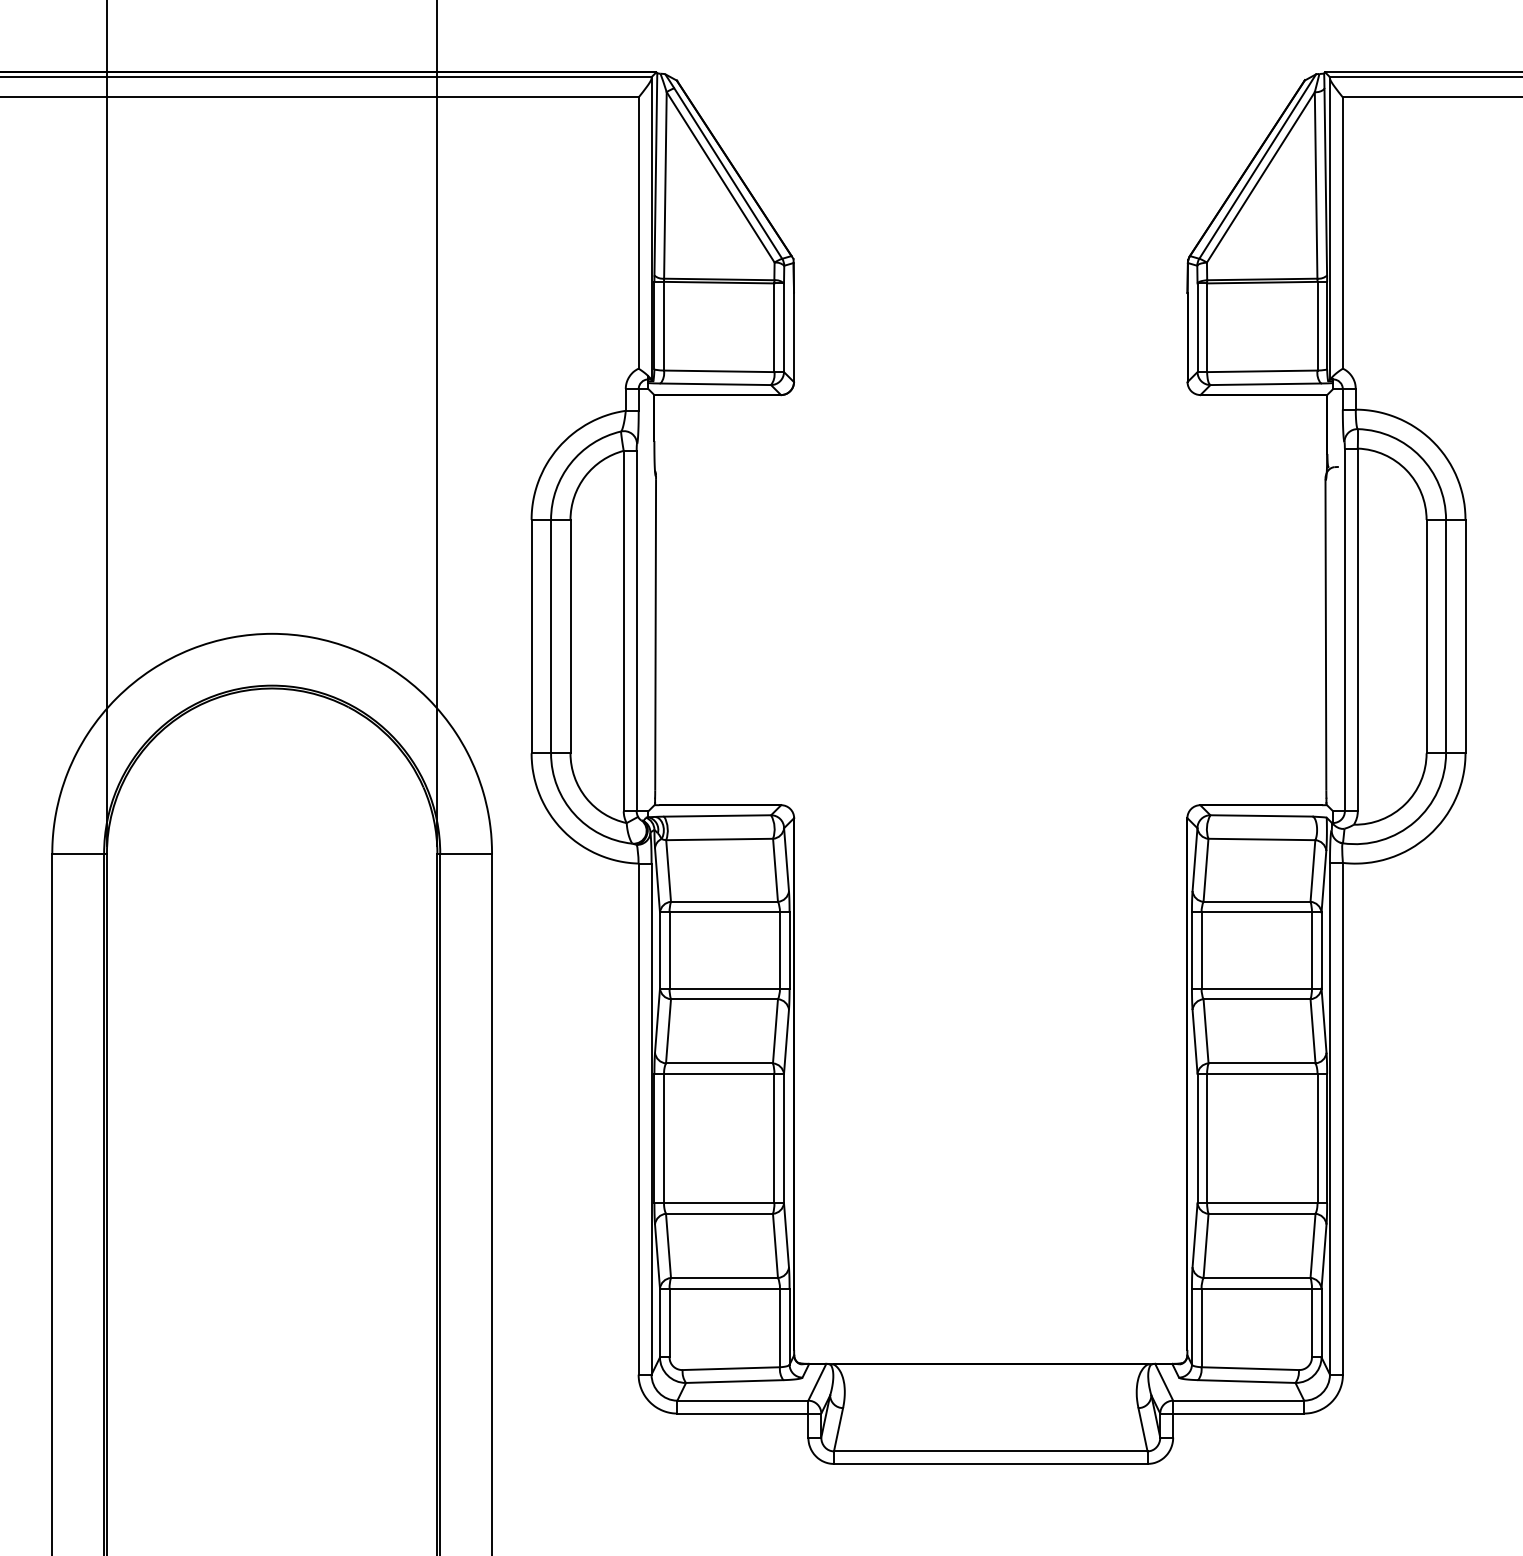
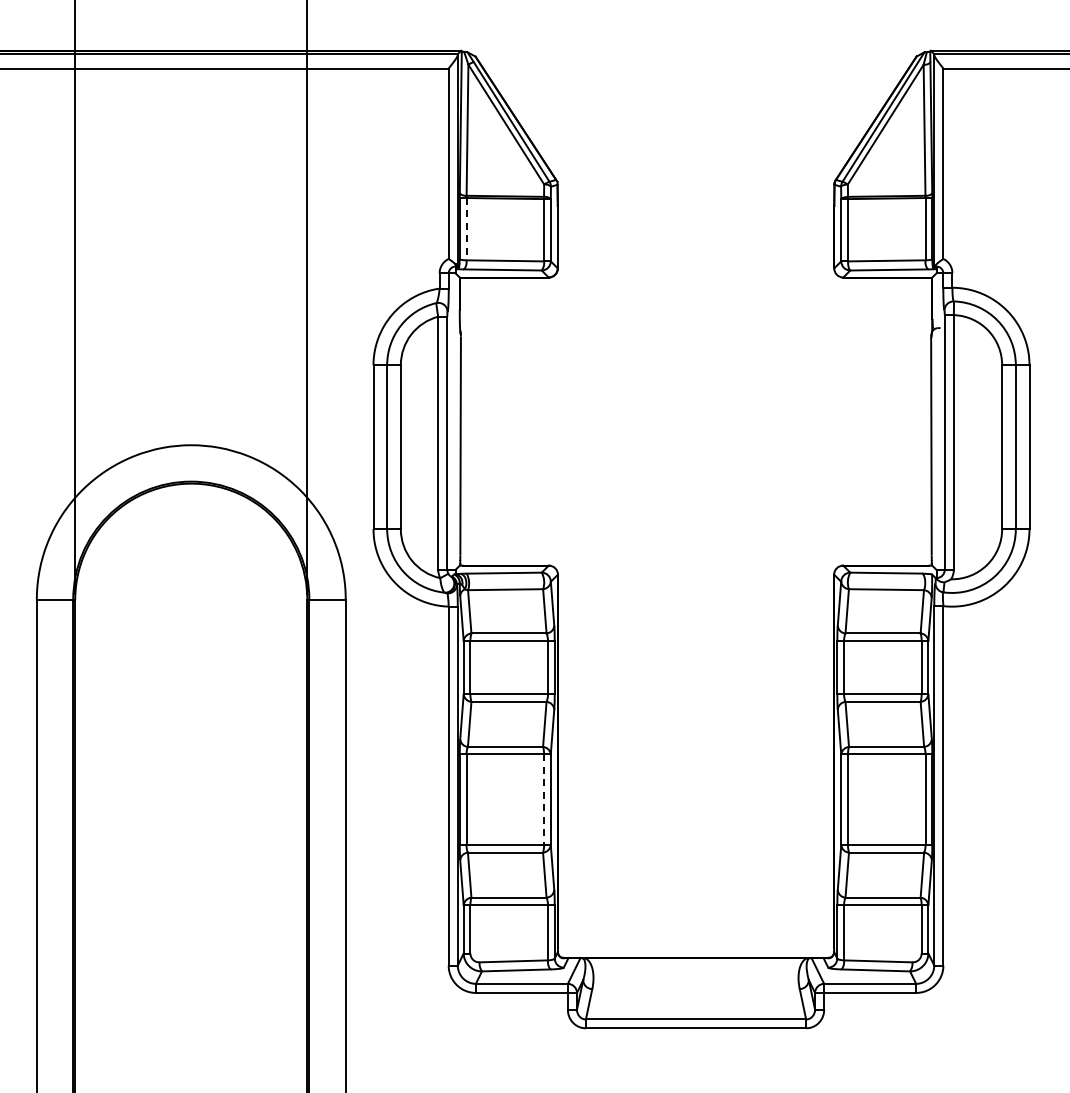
line: (663, 326) -> (466, 229), solid -> dashed
line: (775, 1139) -> (544, 800), solid -> dashed

